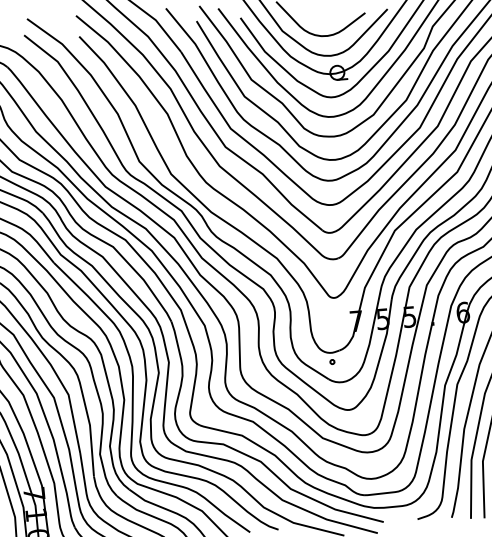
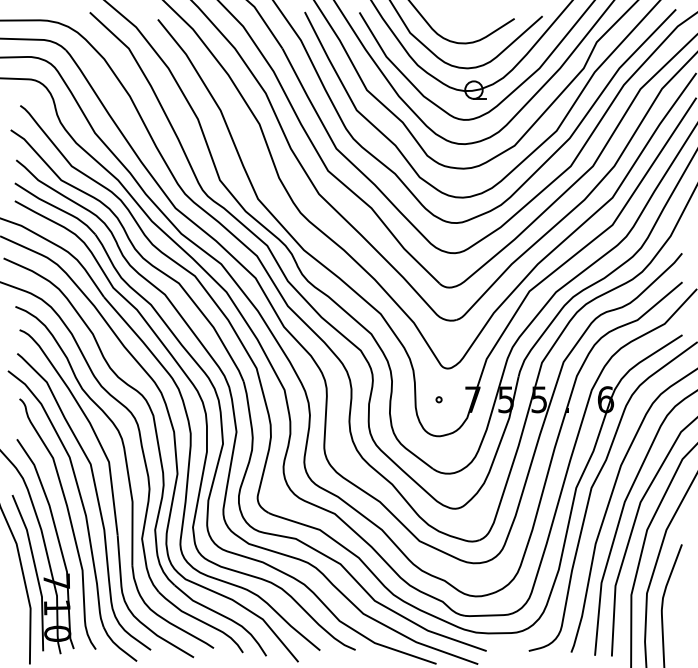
circle: (331, 361) -> (438, 399), moved

